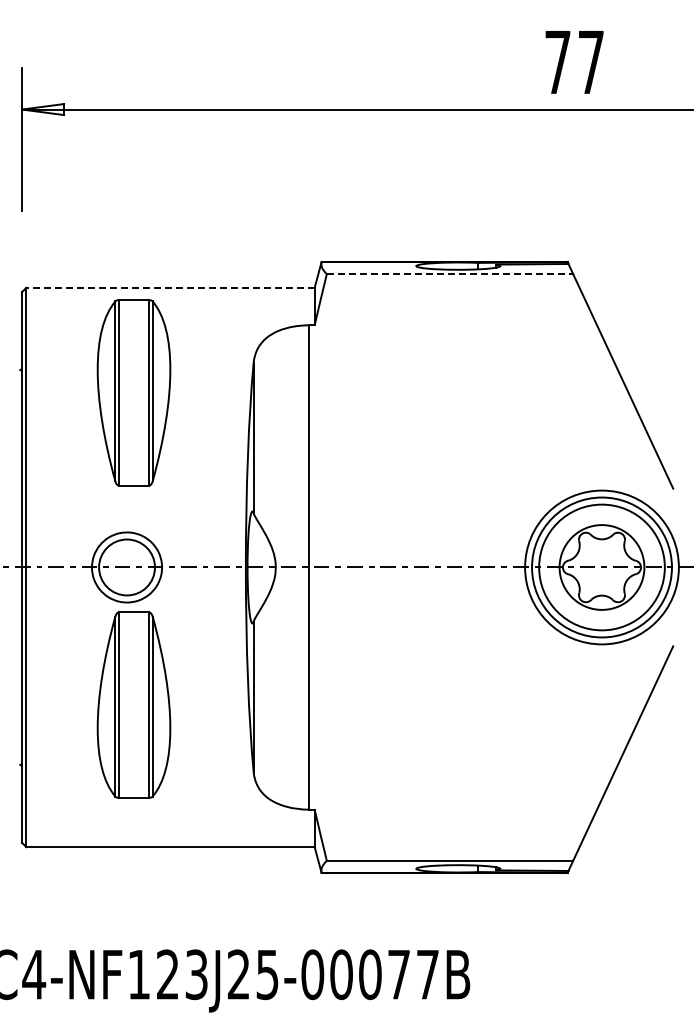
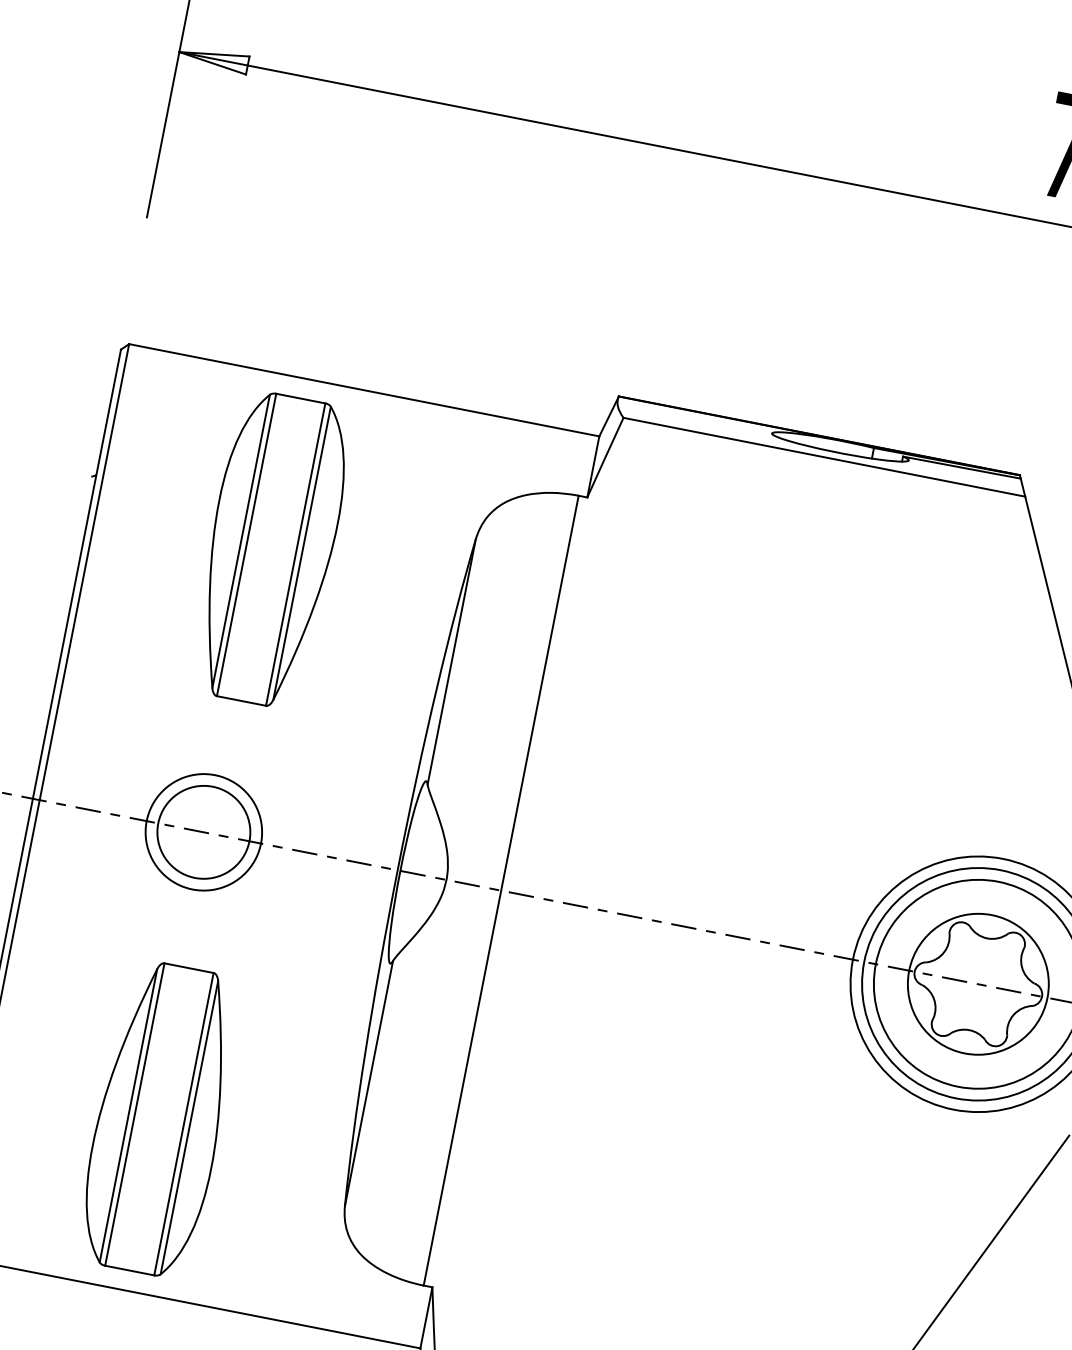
line: (450, 274) -> (825, 458), dashed -> solid
line: (170, 287) -> (364, 389), dashed -> solid
part: (133, 704) -> (158, 1118), moved

